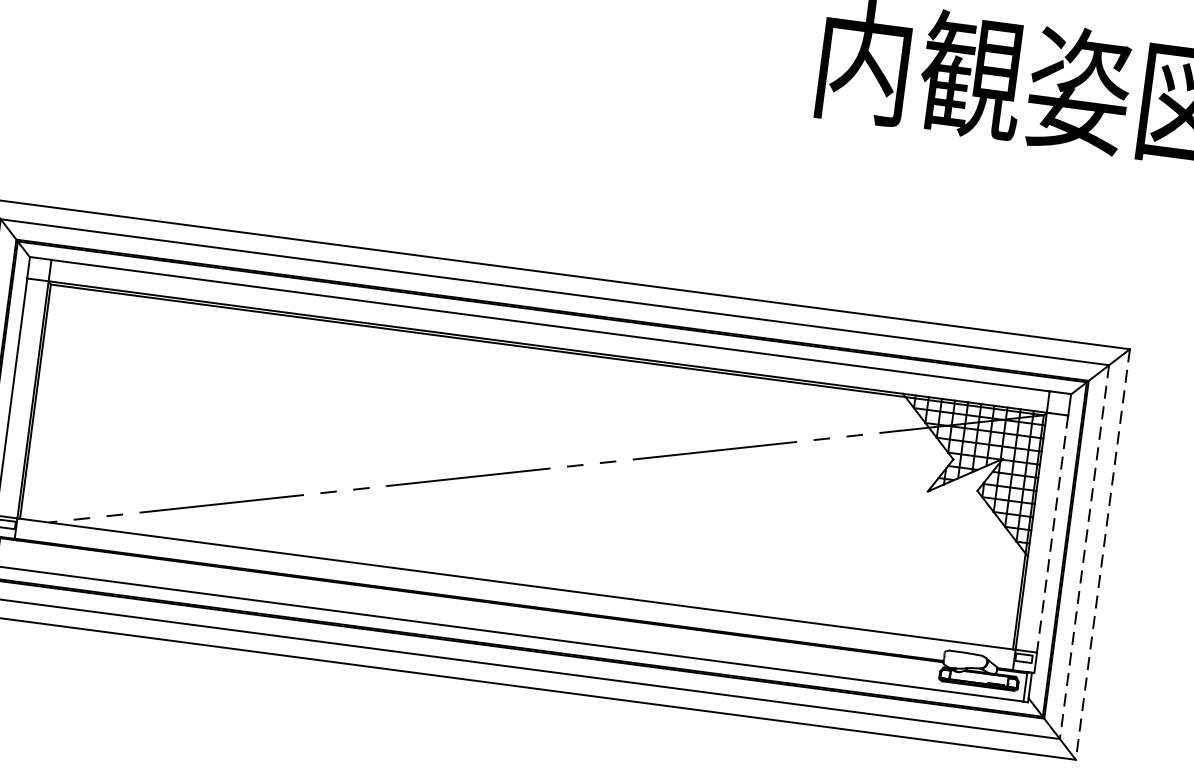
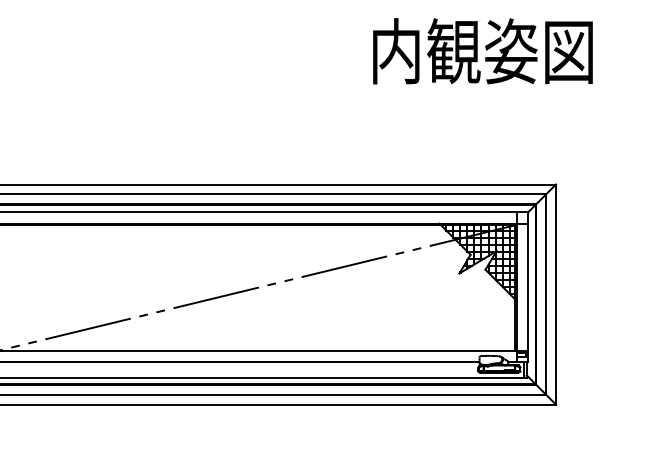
line: (1053, 534) -> (528, 287), dashed -> solid
line: (1084, 553) -> (546, 295), dashed -> solid
line: (1103, 556) -> (556, 295), dashed -> solid

